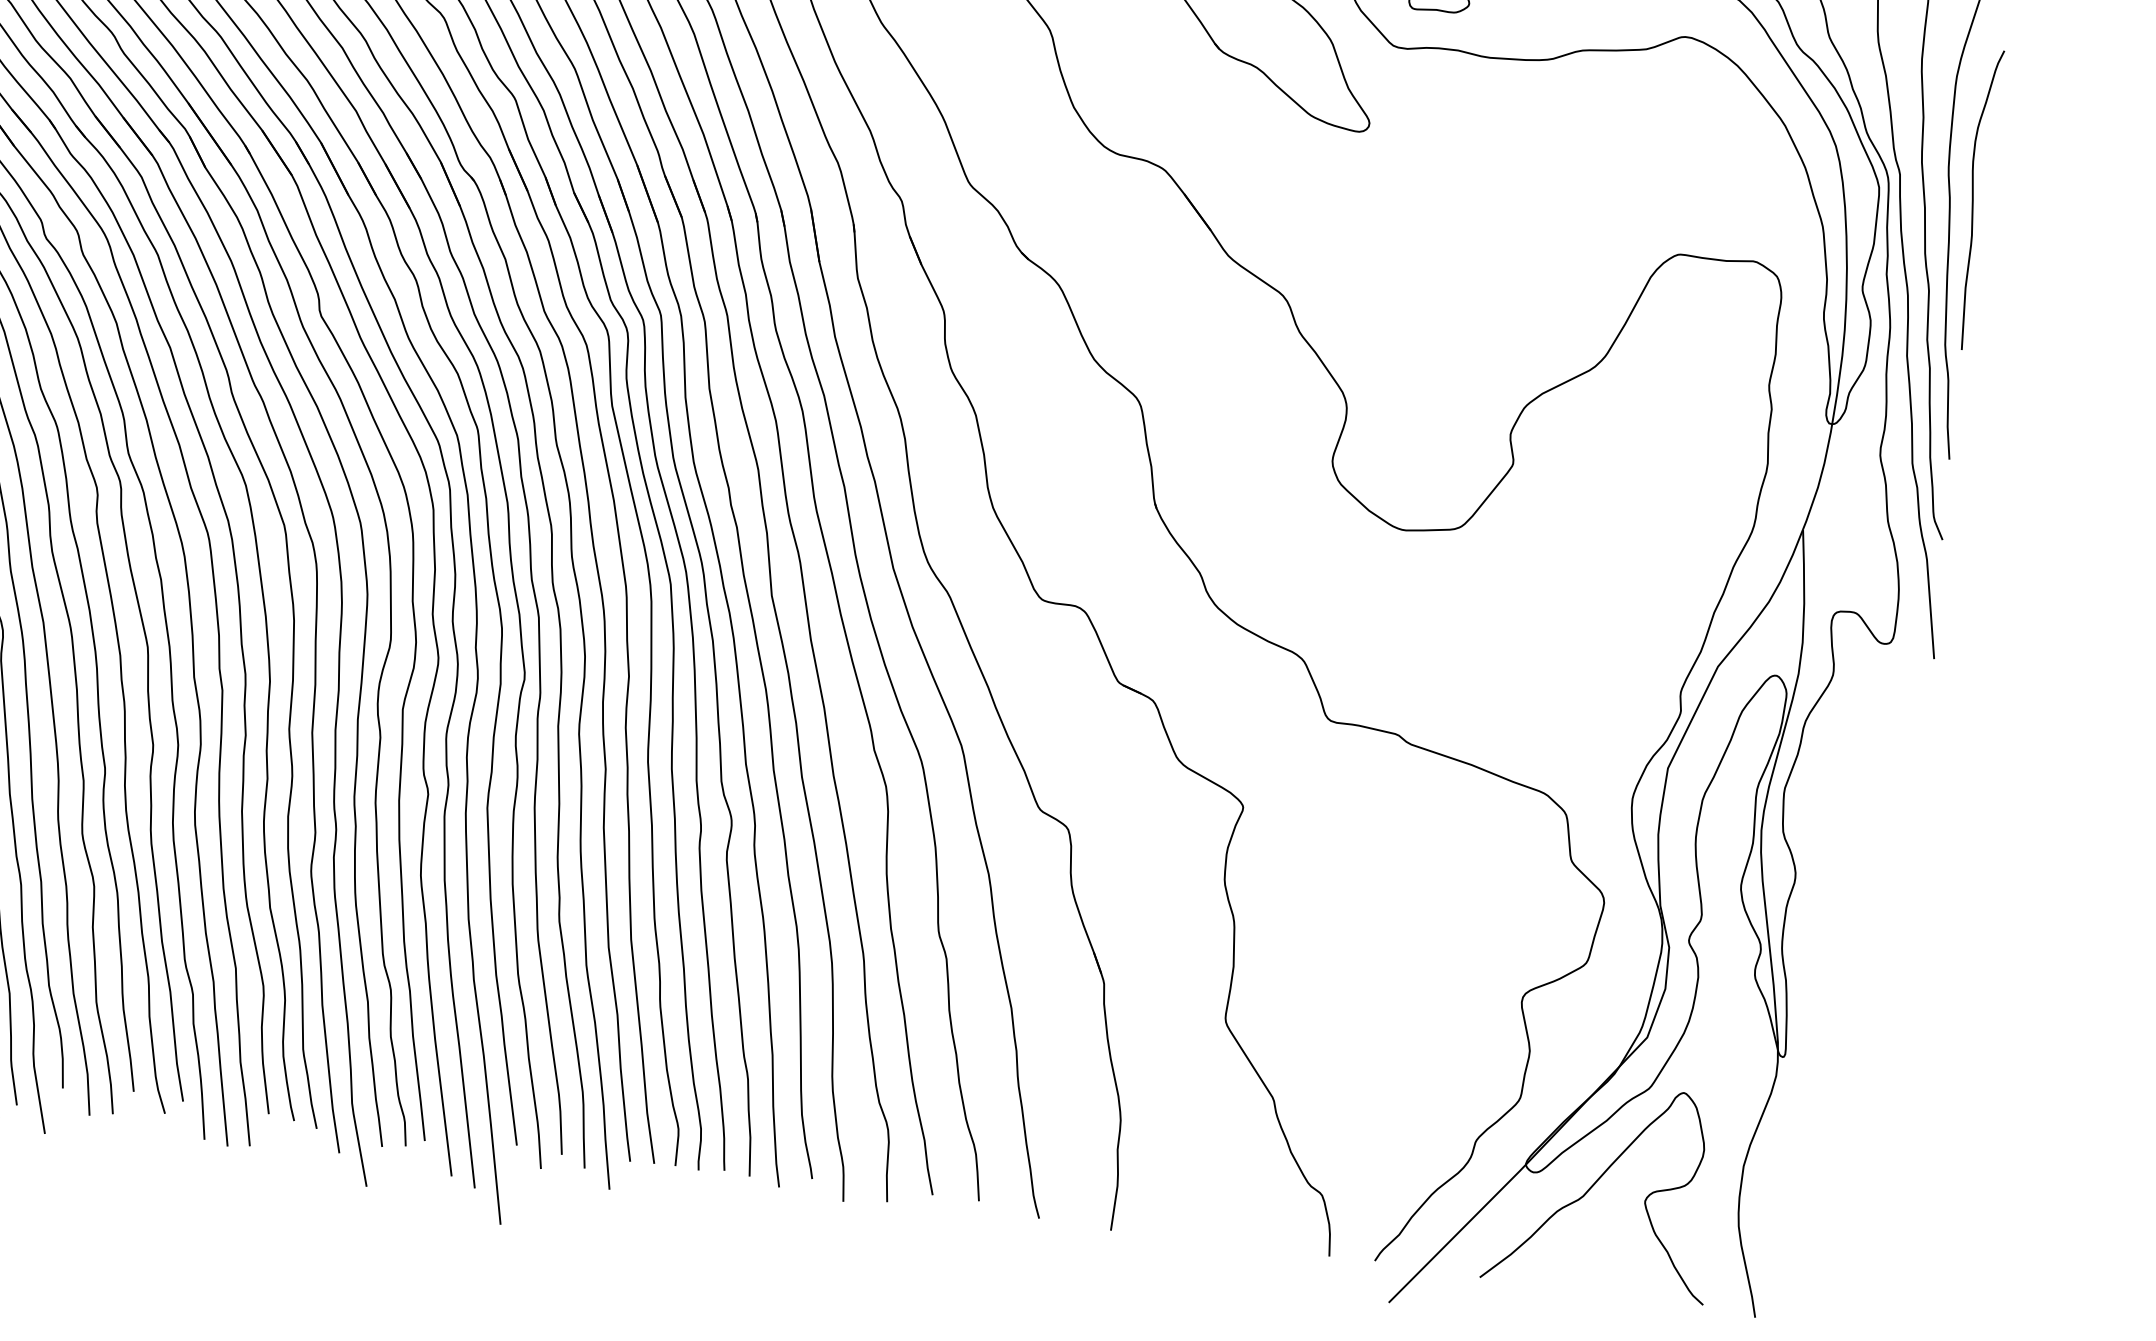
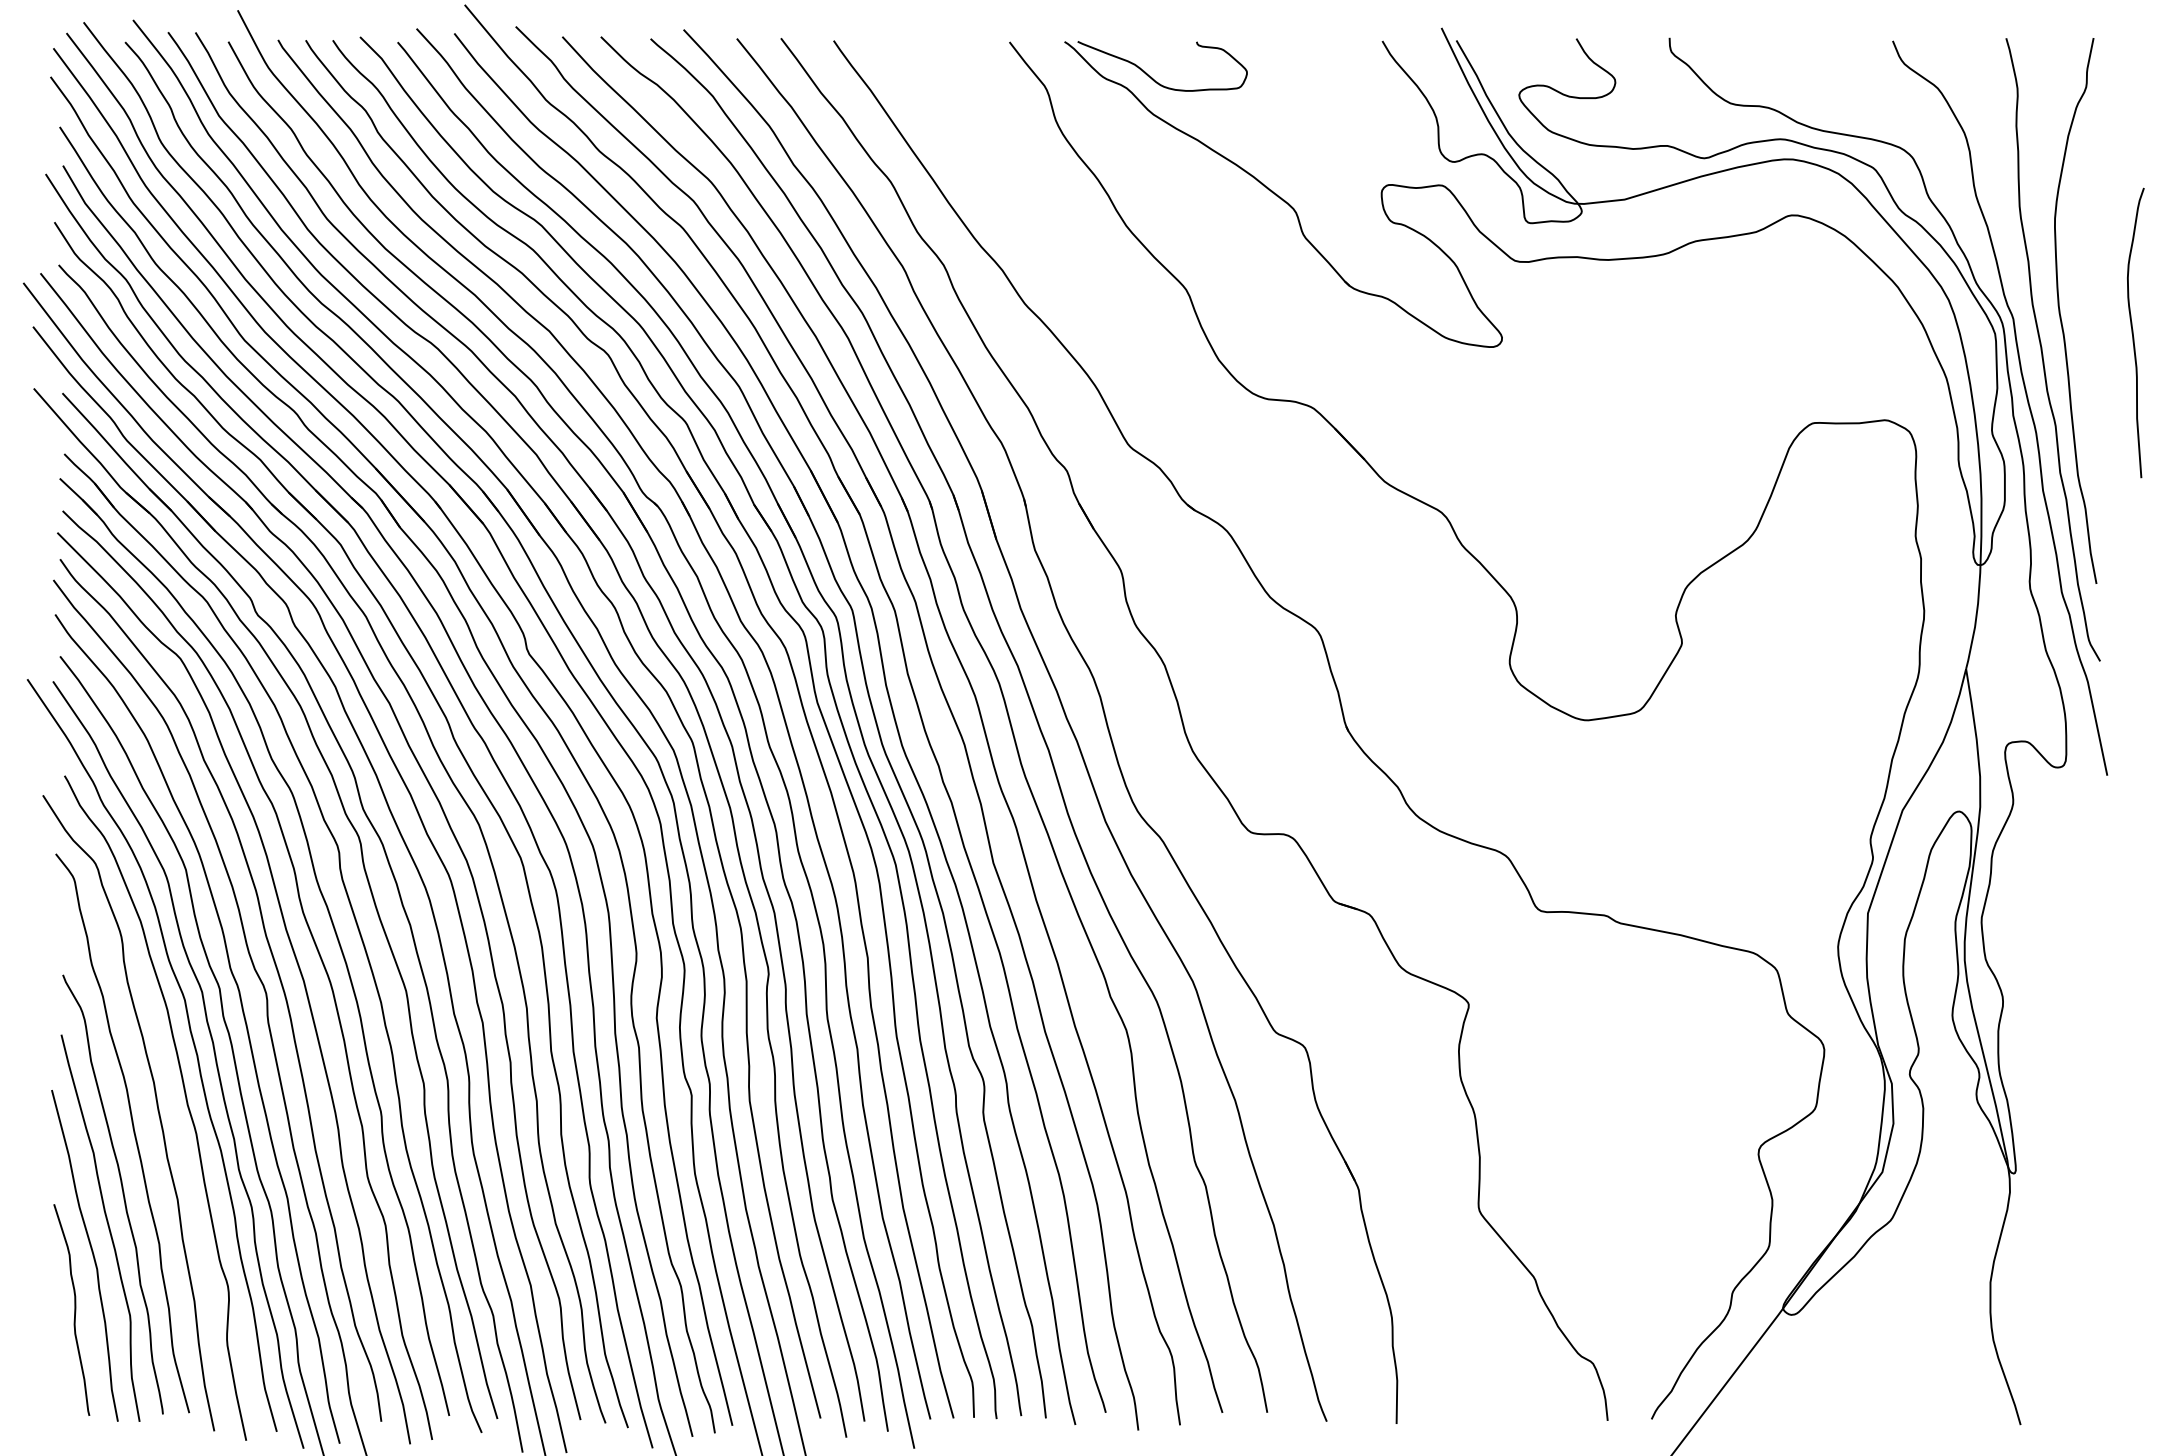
curve: (1973, 198) -> (2133, 332), moved
curve: (1598, 1180) -> (1854, 1314), removed

